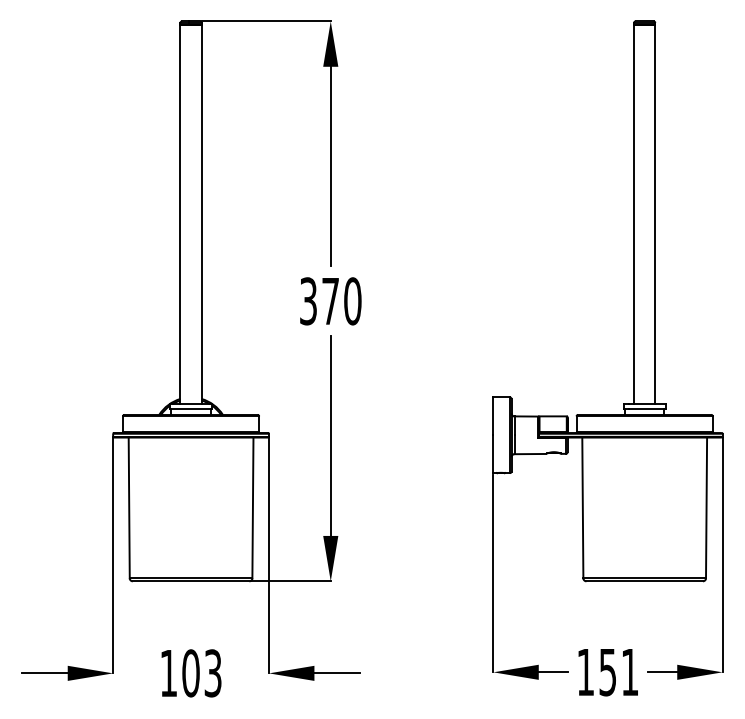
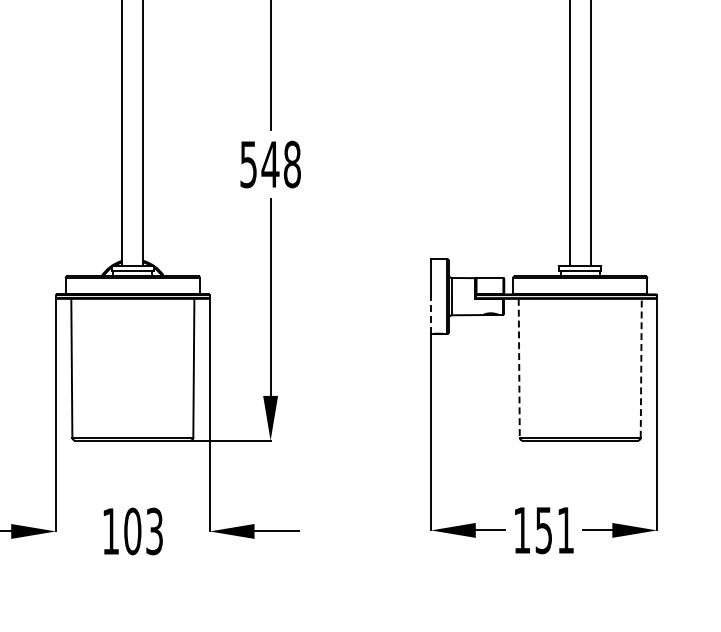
text: (330, 301) -> (270, 164), 370 -> 548
line: (493, 454) -> (431, 315), solid -> dashed
line: (706, 507) -> (641, 367), solid -> dashed
line: (582, 508) -> (518, 368), solid -> dashed

